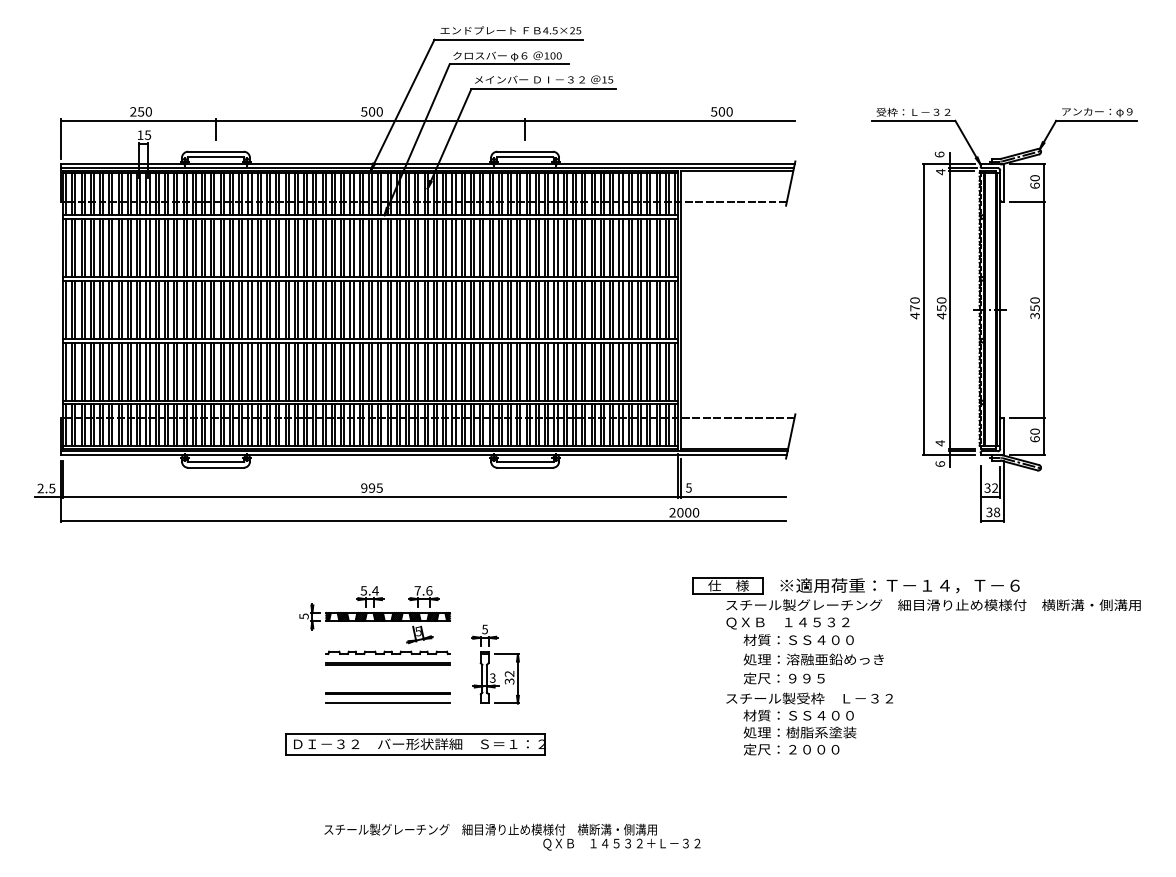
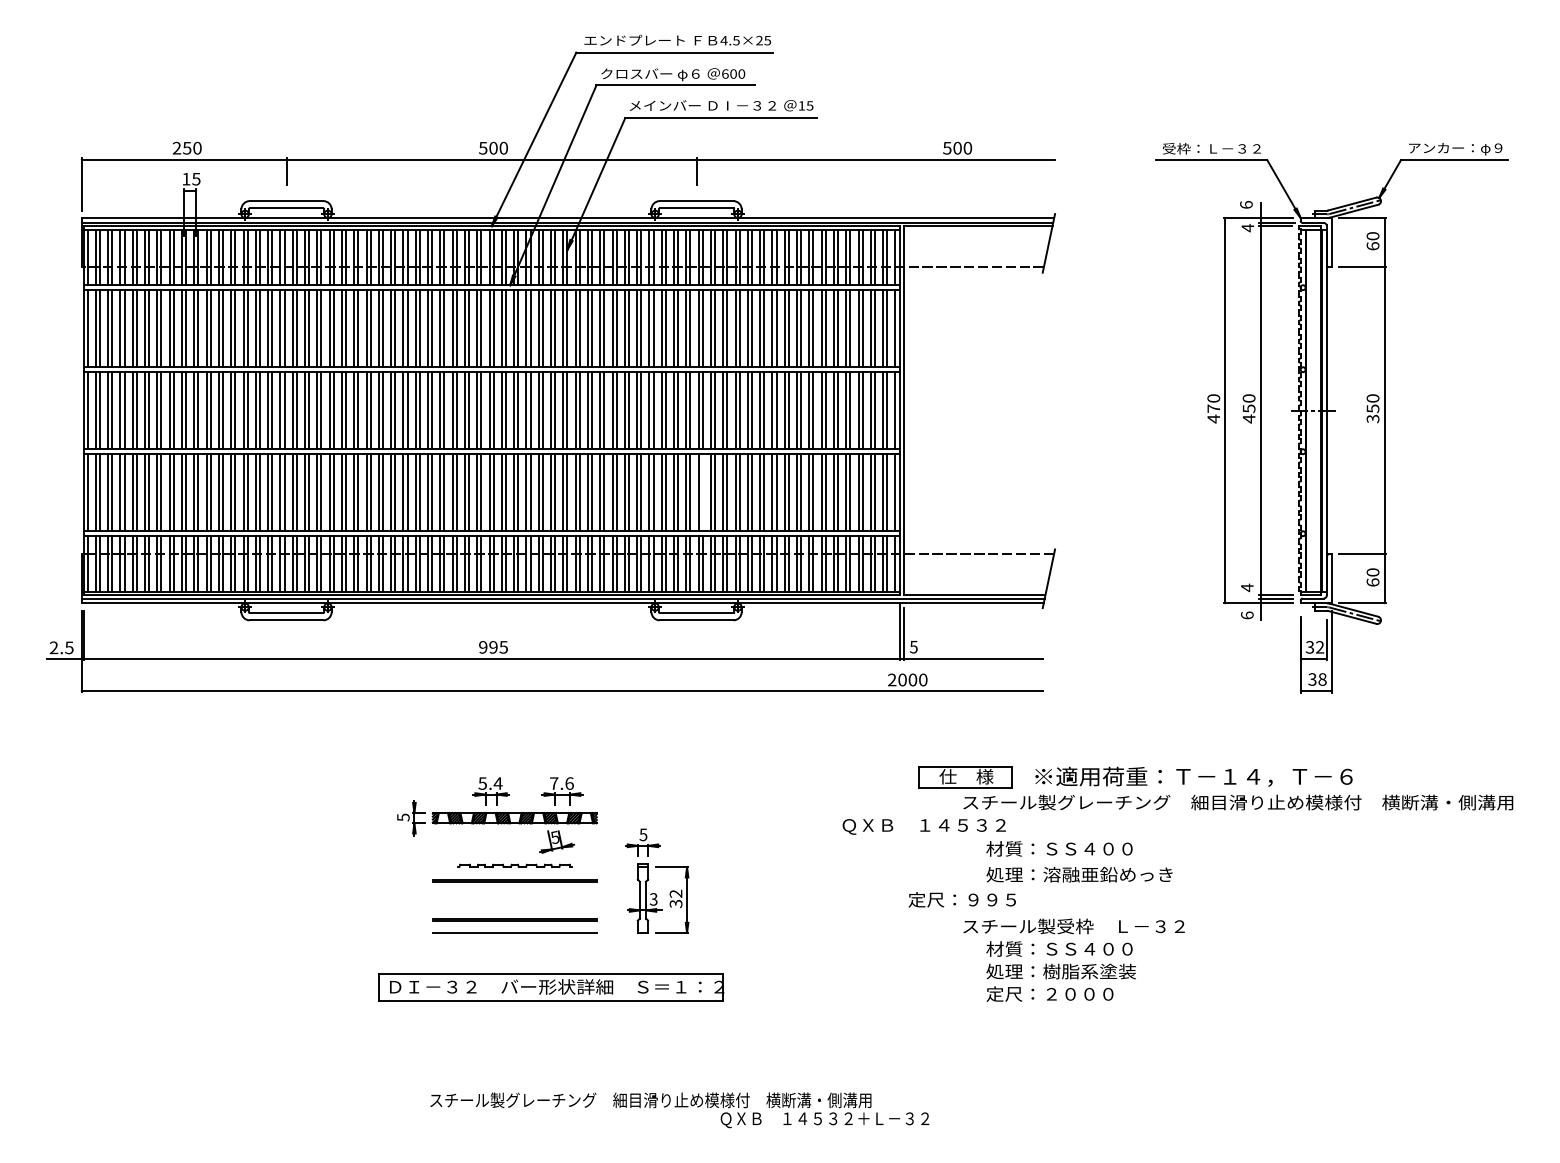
text: (546, 55) -> (725, 73), 100 -> 600
line: (529, 371) -> (702, 492), removed
text: (787, 623) -> (923, 826), moved
part: (387, 652) -> (514, 865), size x0.7
text: (783, 678) -> (961, 899), moved

